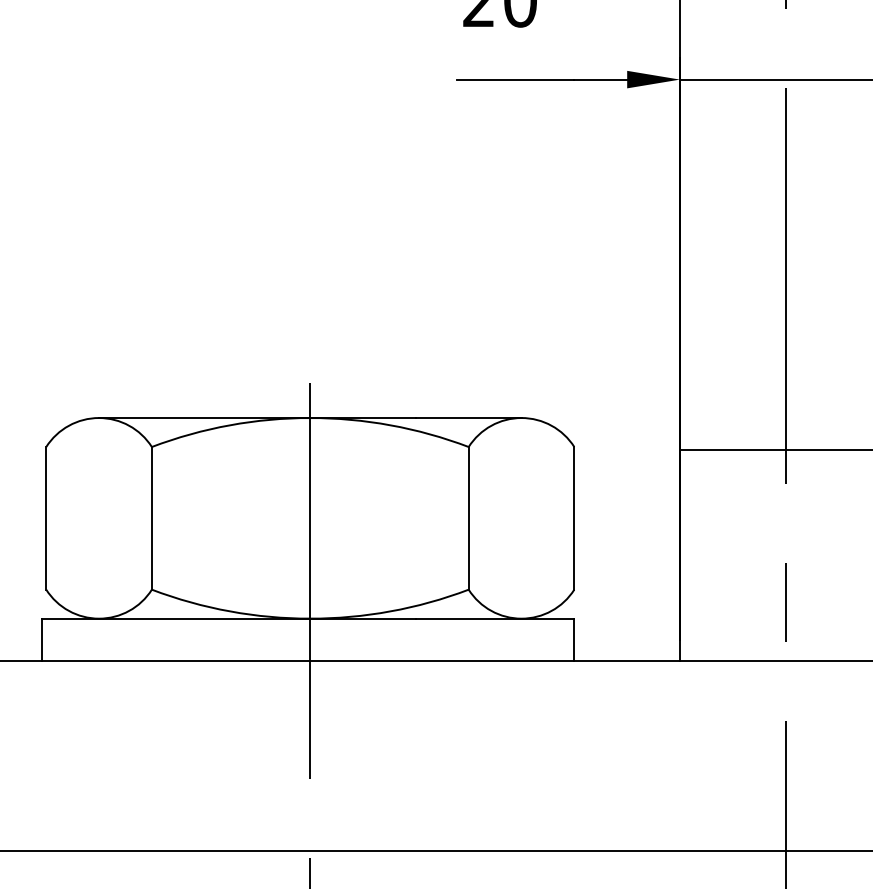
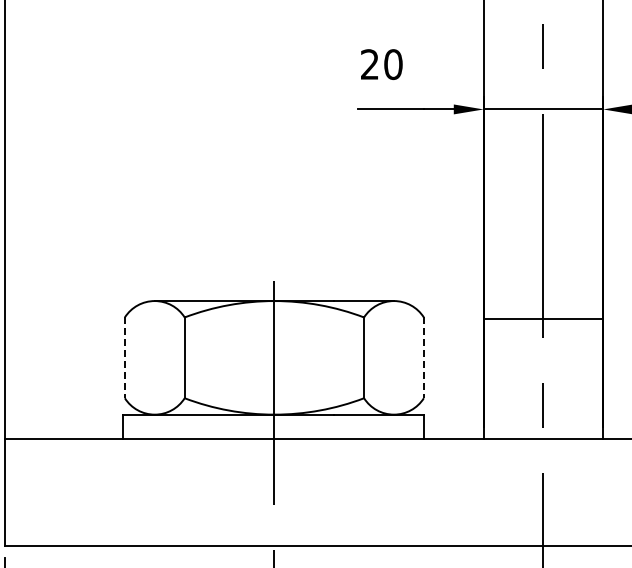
line: (45, 519) -> (124, 358), solid -> dashed
line: (573, 519) -> (423, 358), solid -> dashed

